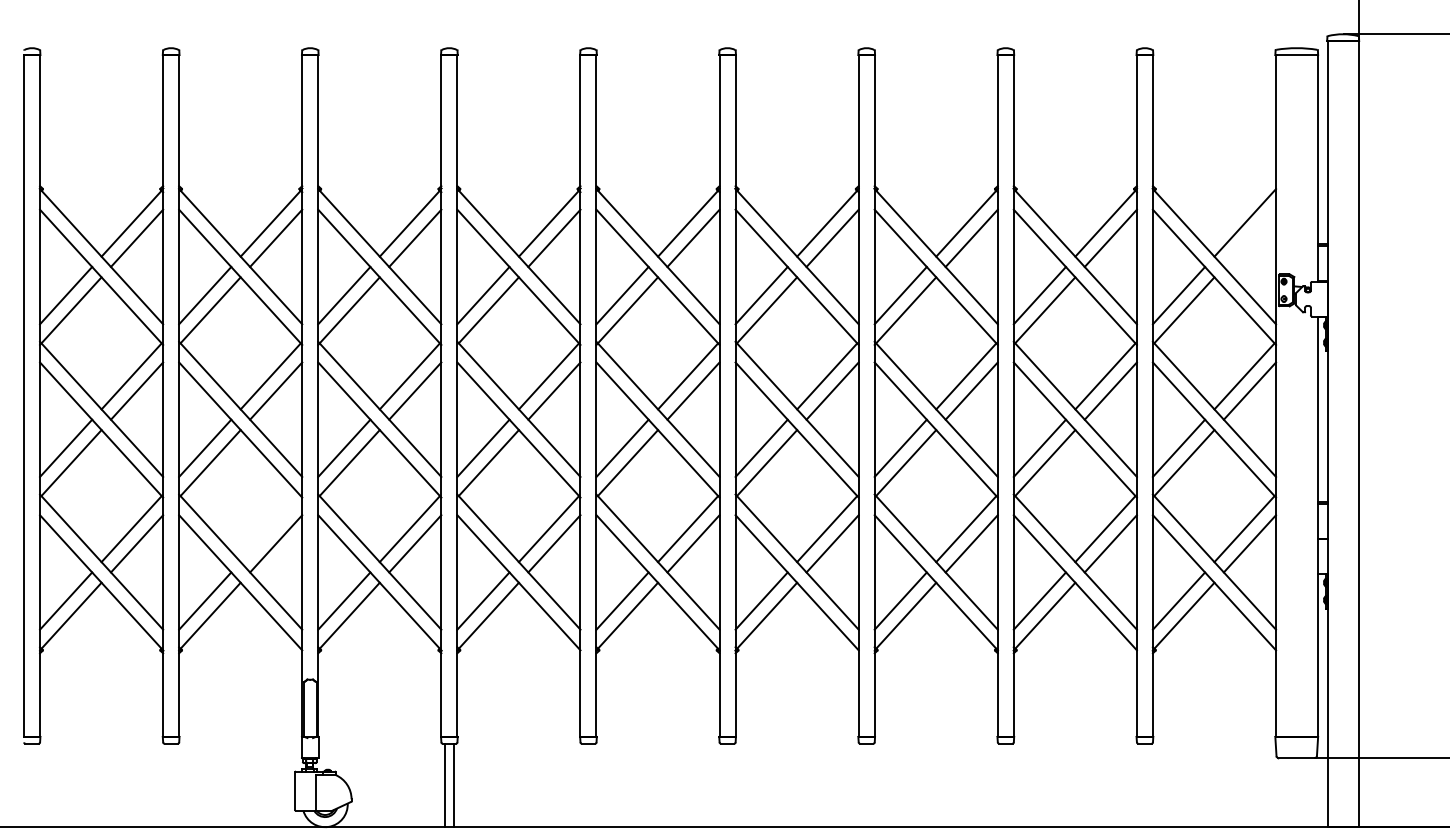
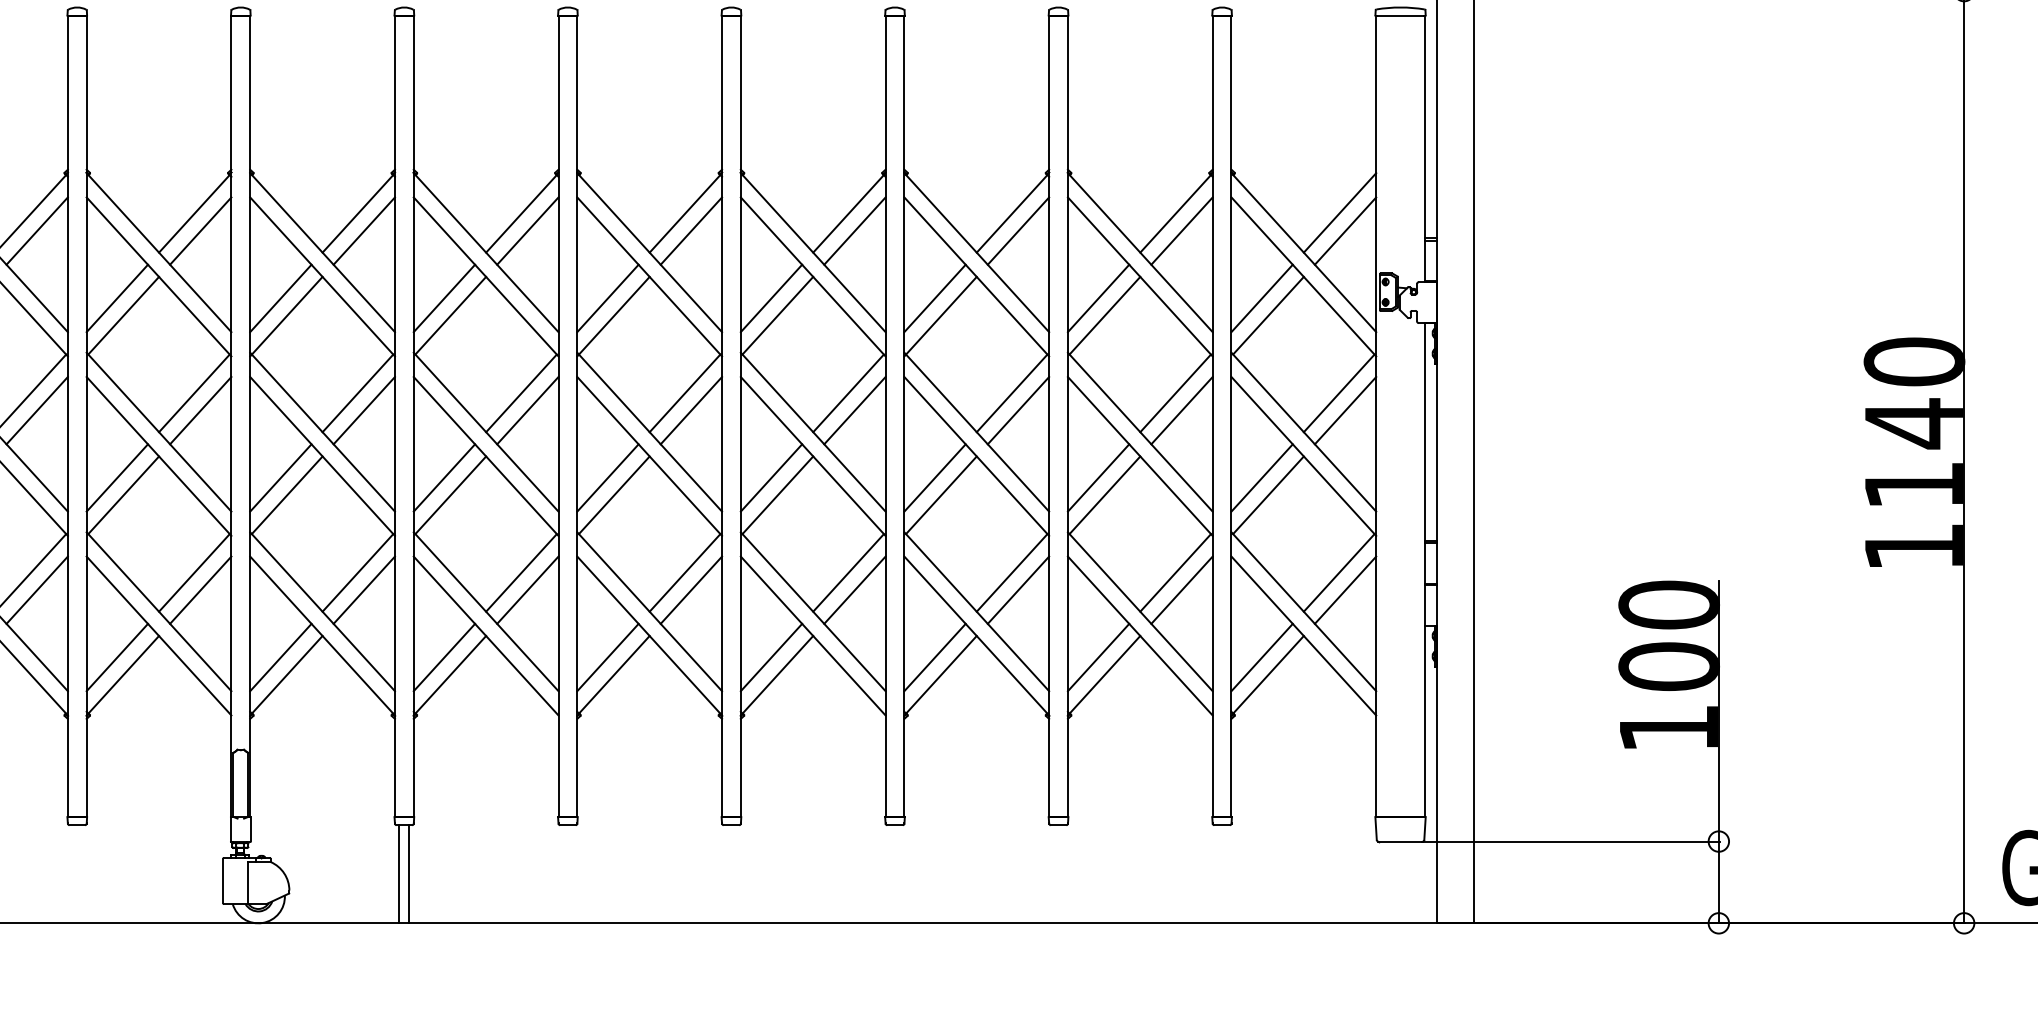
line: (1249, 237) -> (1345, 230), added
line: (270, 528) -> (194, 572), added

